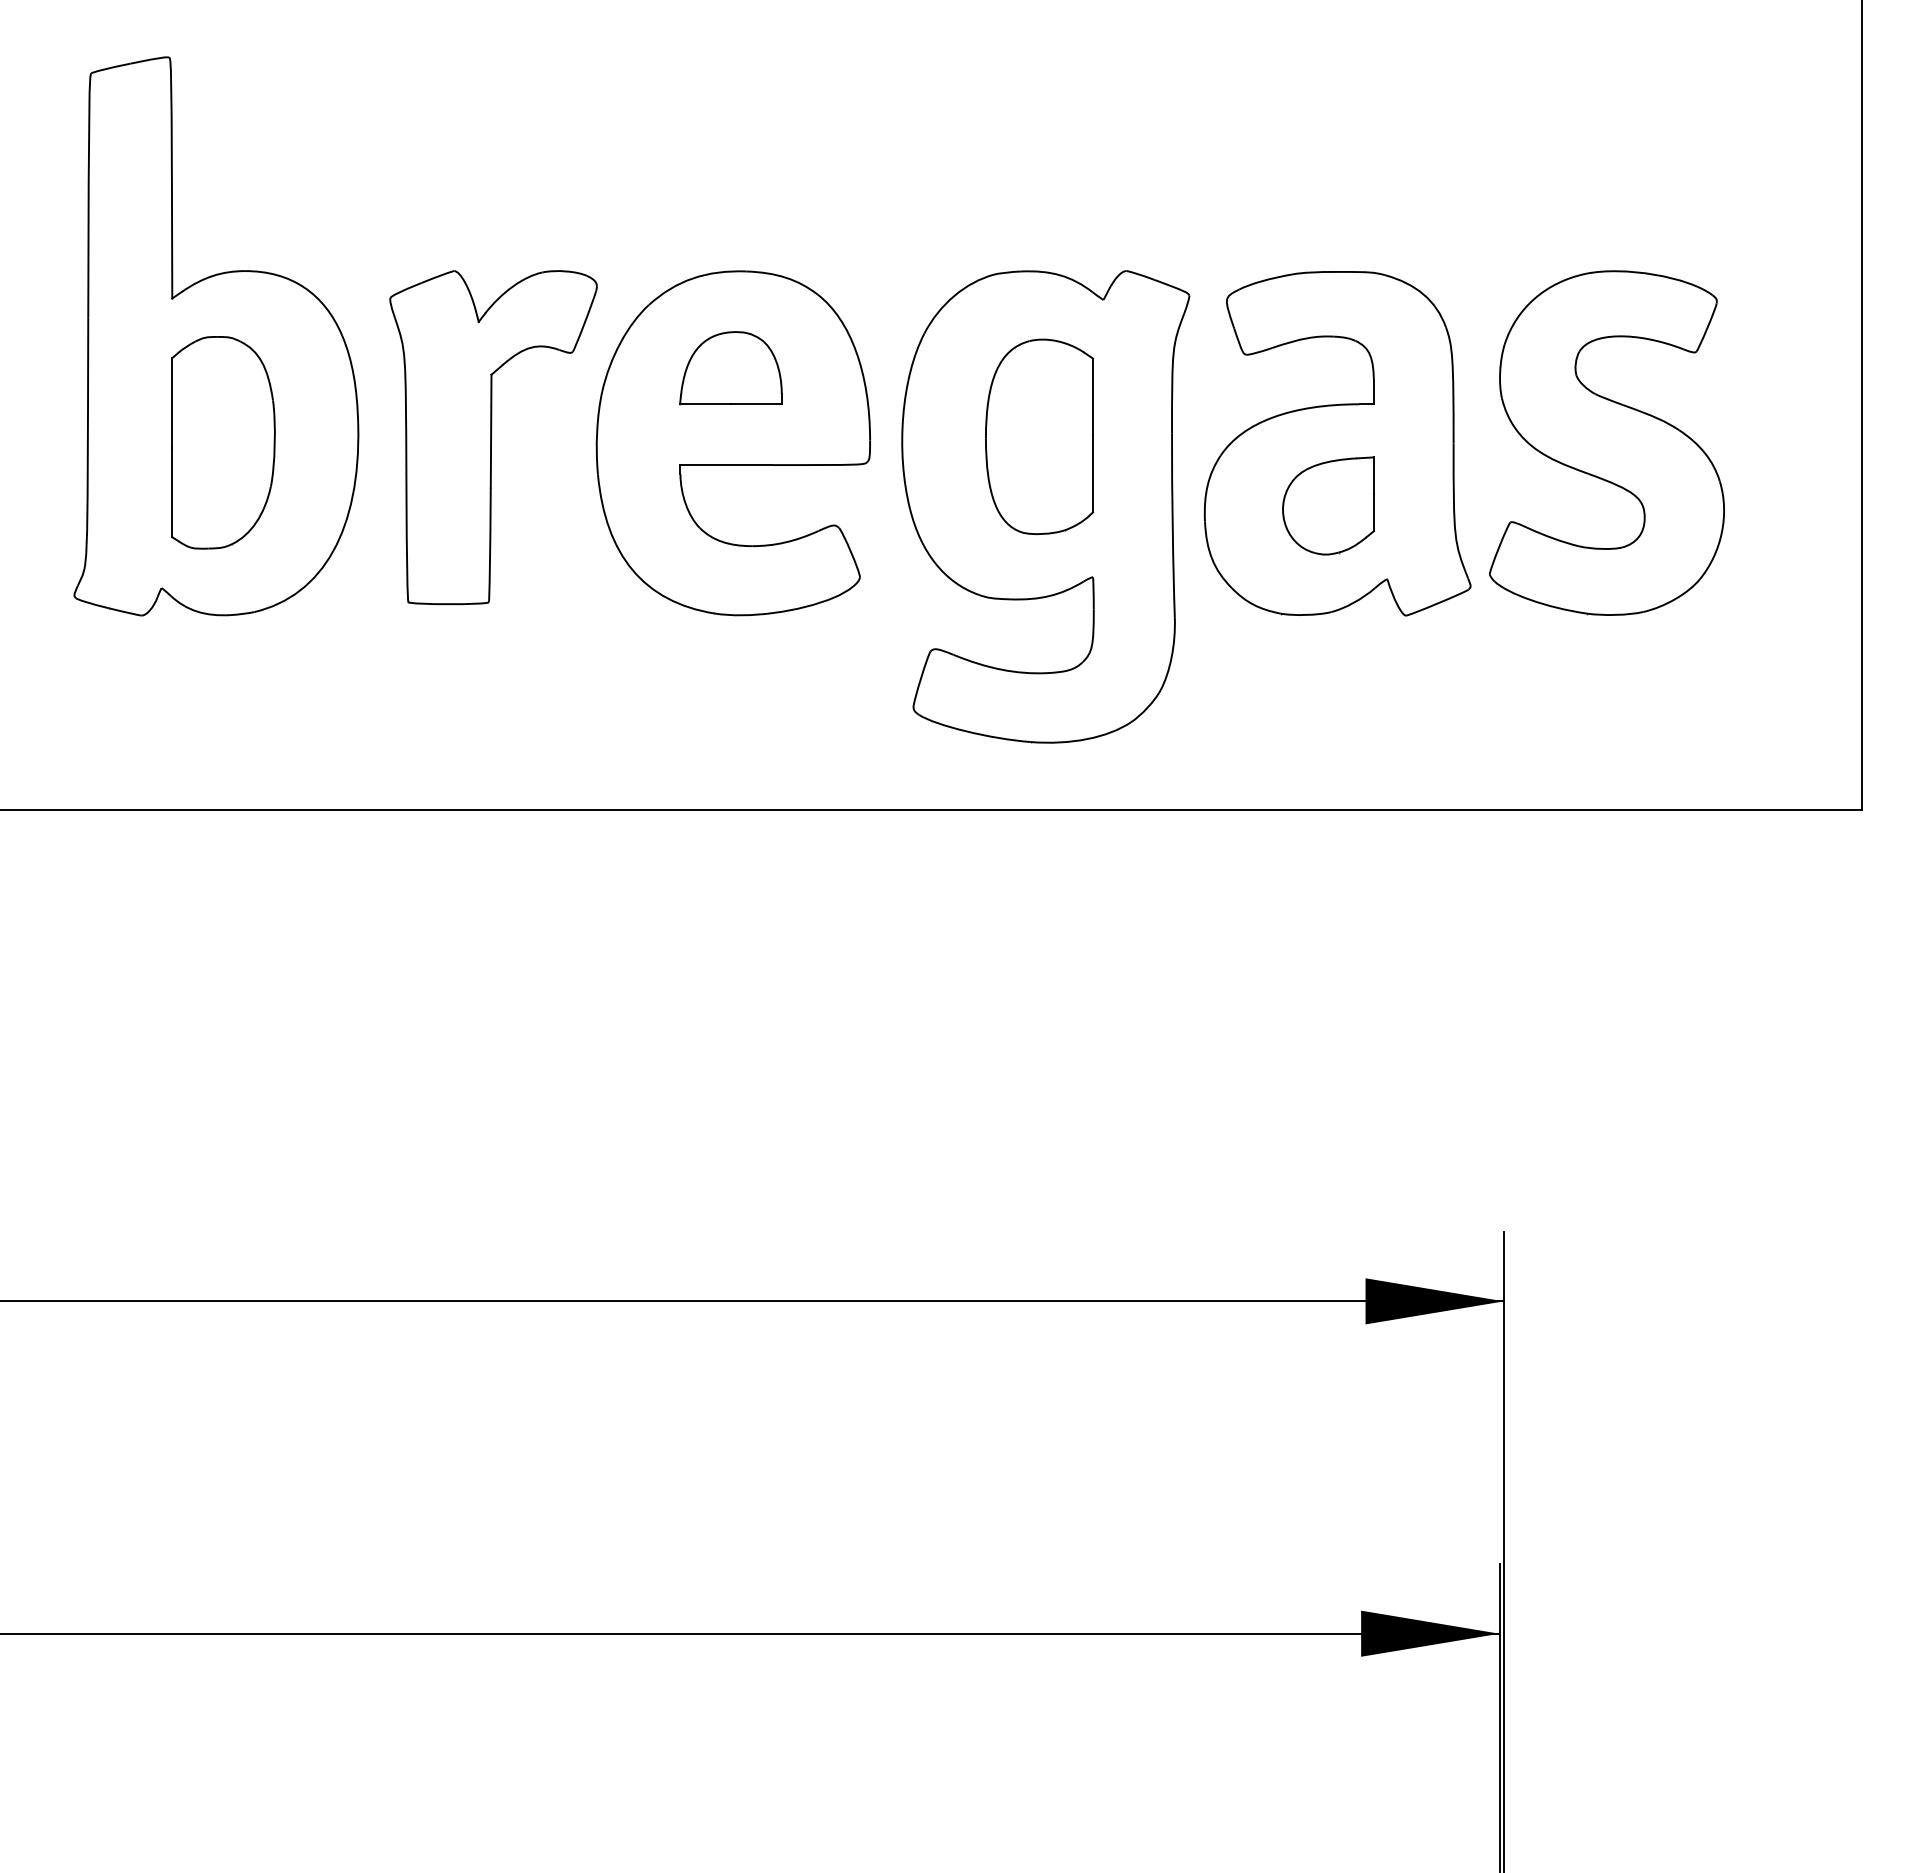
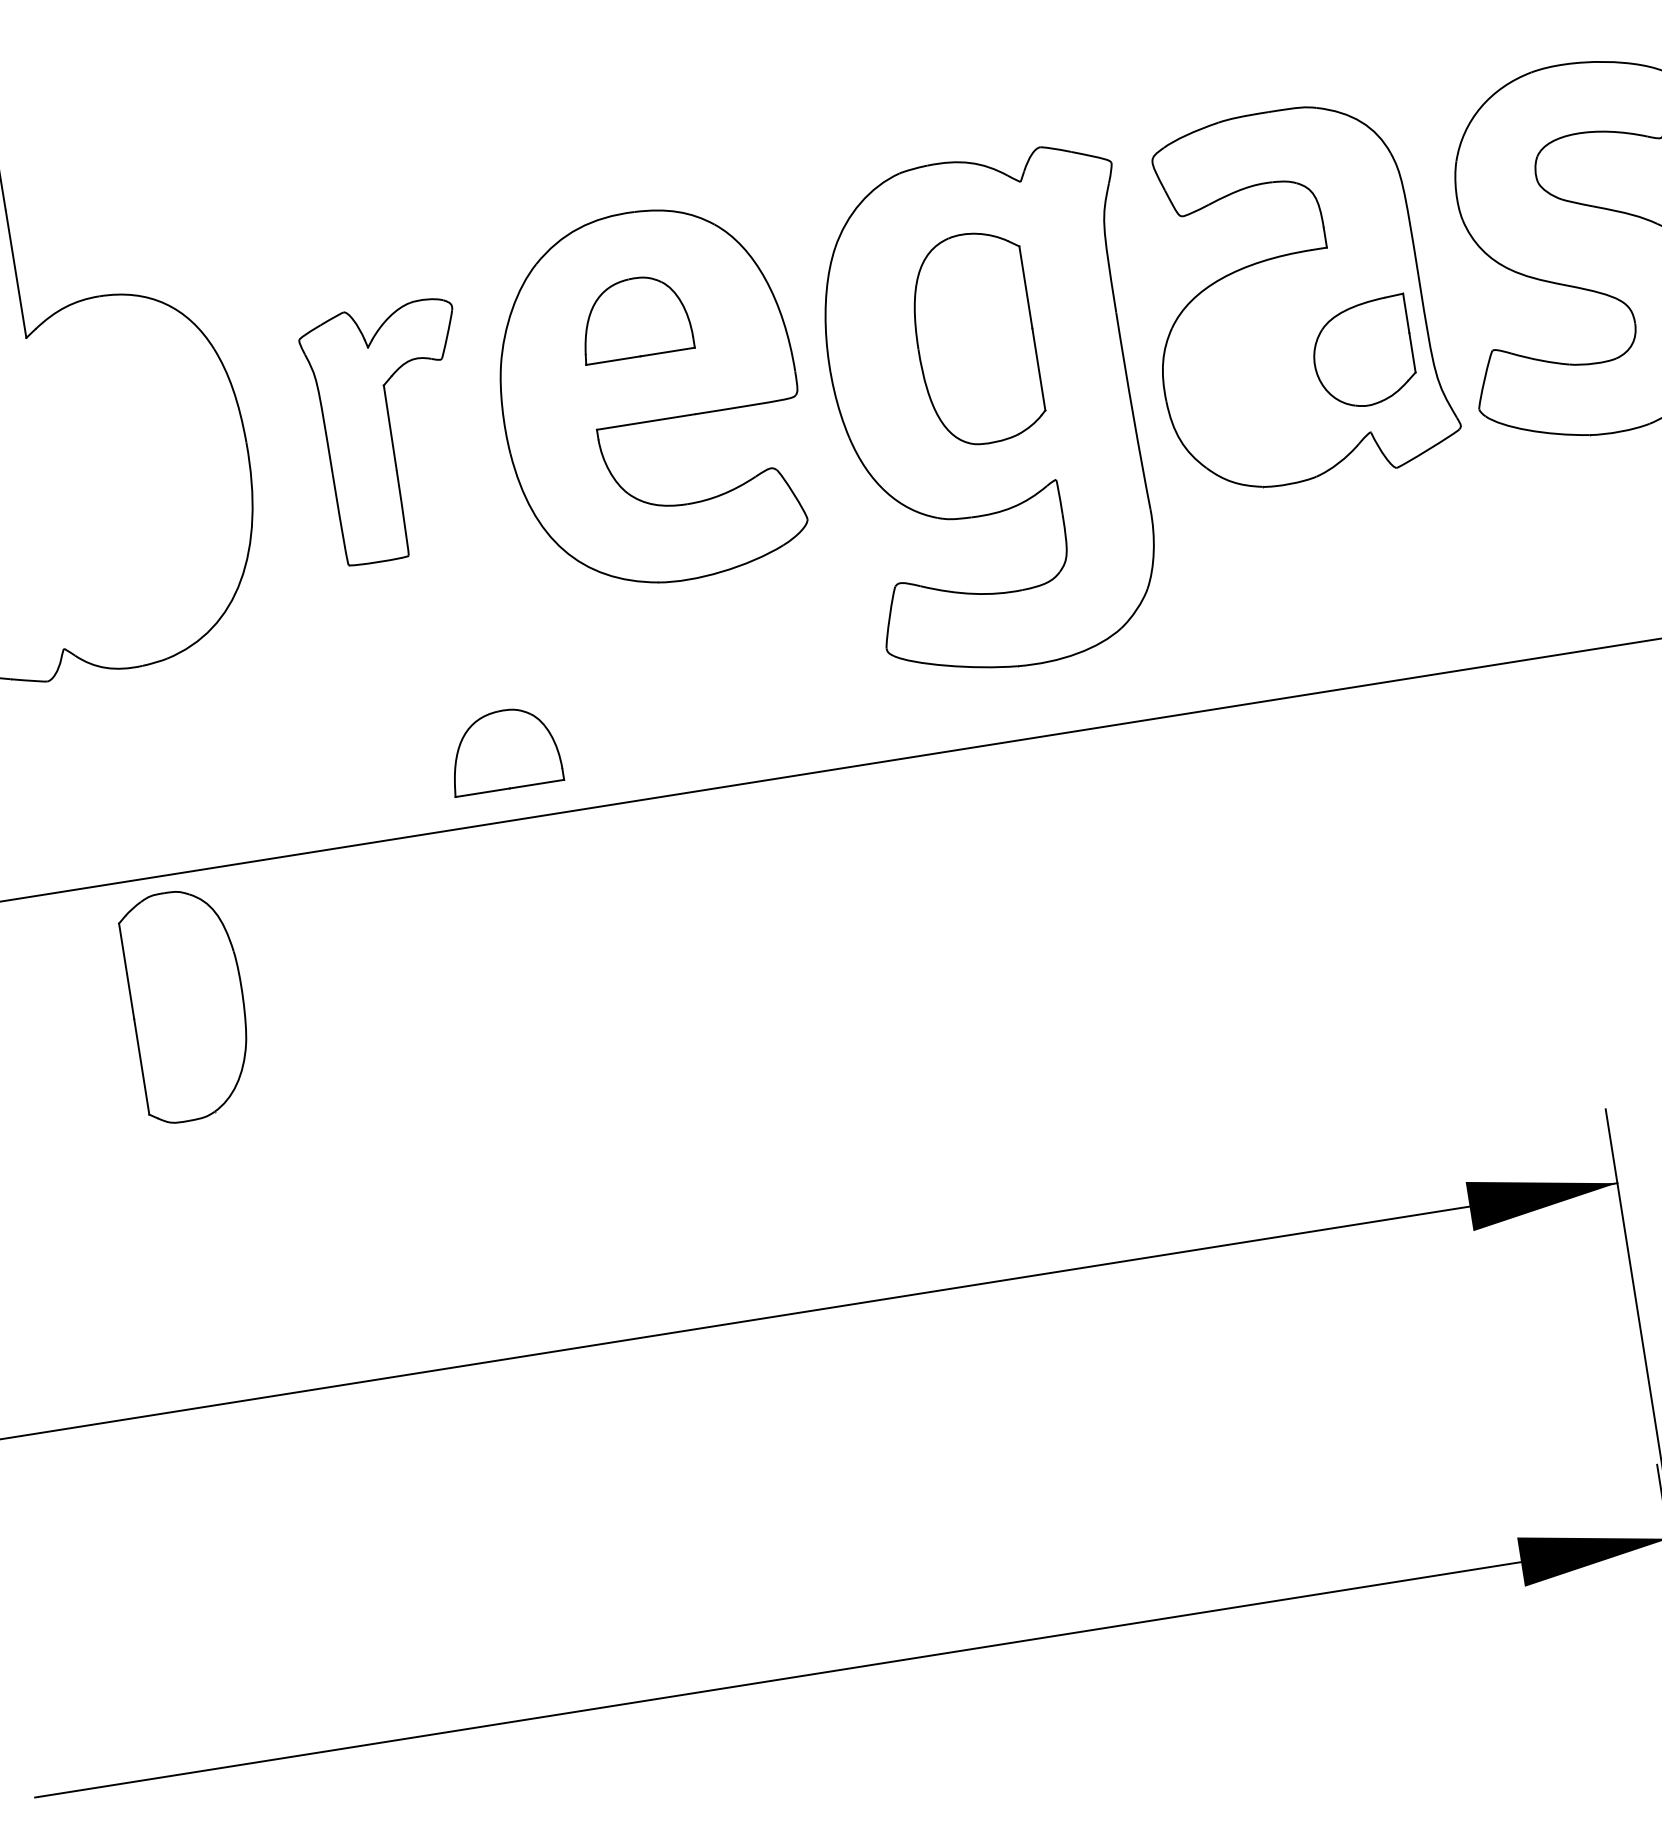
part: (493, 437) -> (392, 431), size x0.7
part: (223, 442) -> (188, 1004), moved
part: (1328, 505) -> (1362, 352), moved
part: (548, 744) -> (503, 750), added

